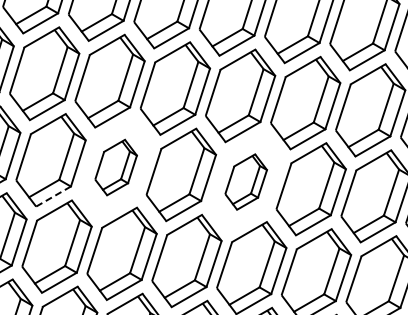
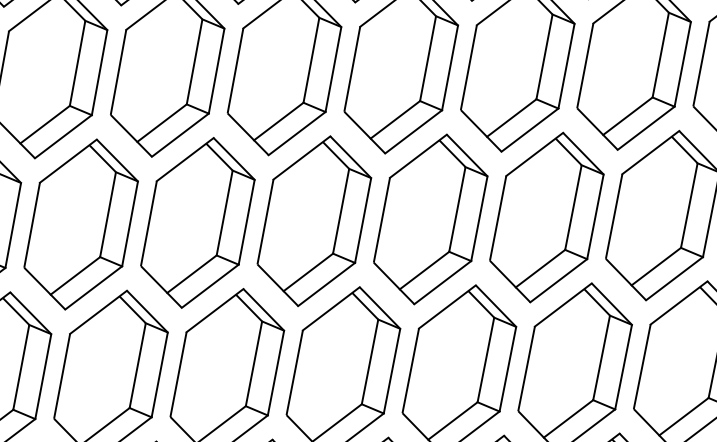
part: (115, 167) -> (196, 222), size x1.67
part: (245, 181) -> (429, 218), size x1.67
line: (53, 196) -> (93, 287), dashed -> solid

